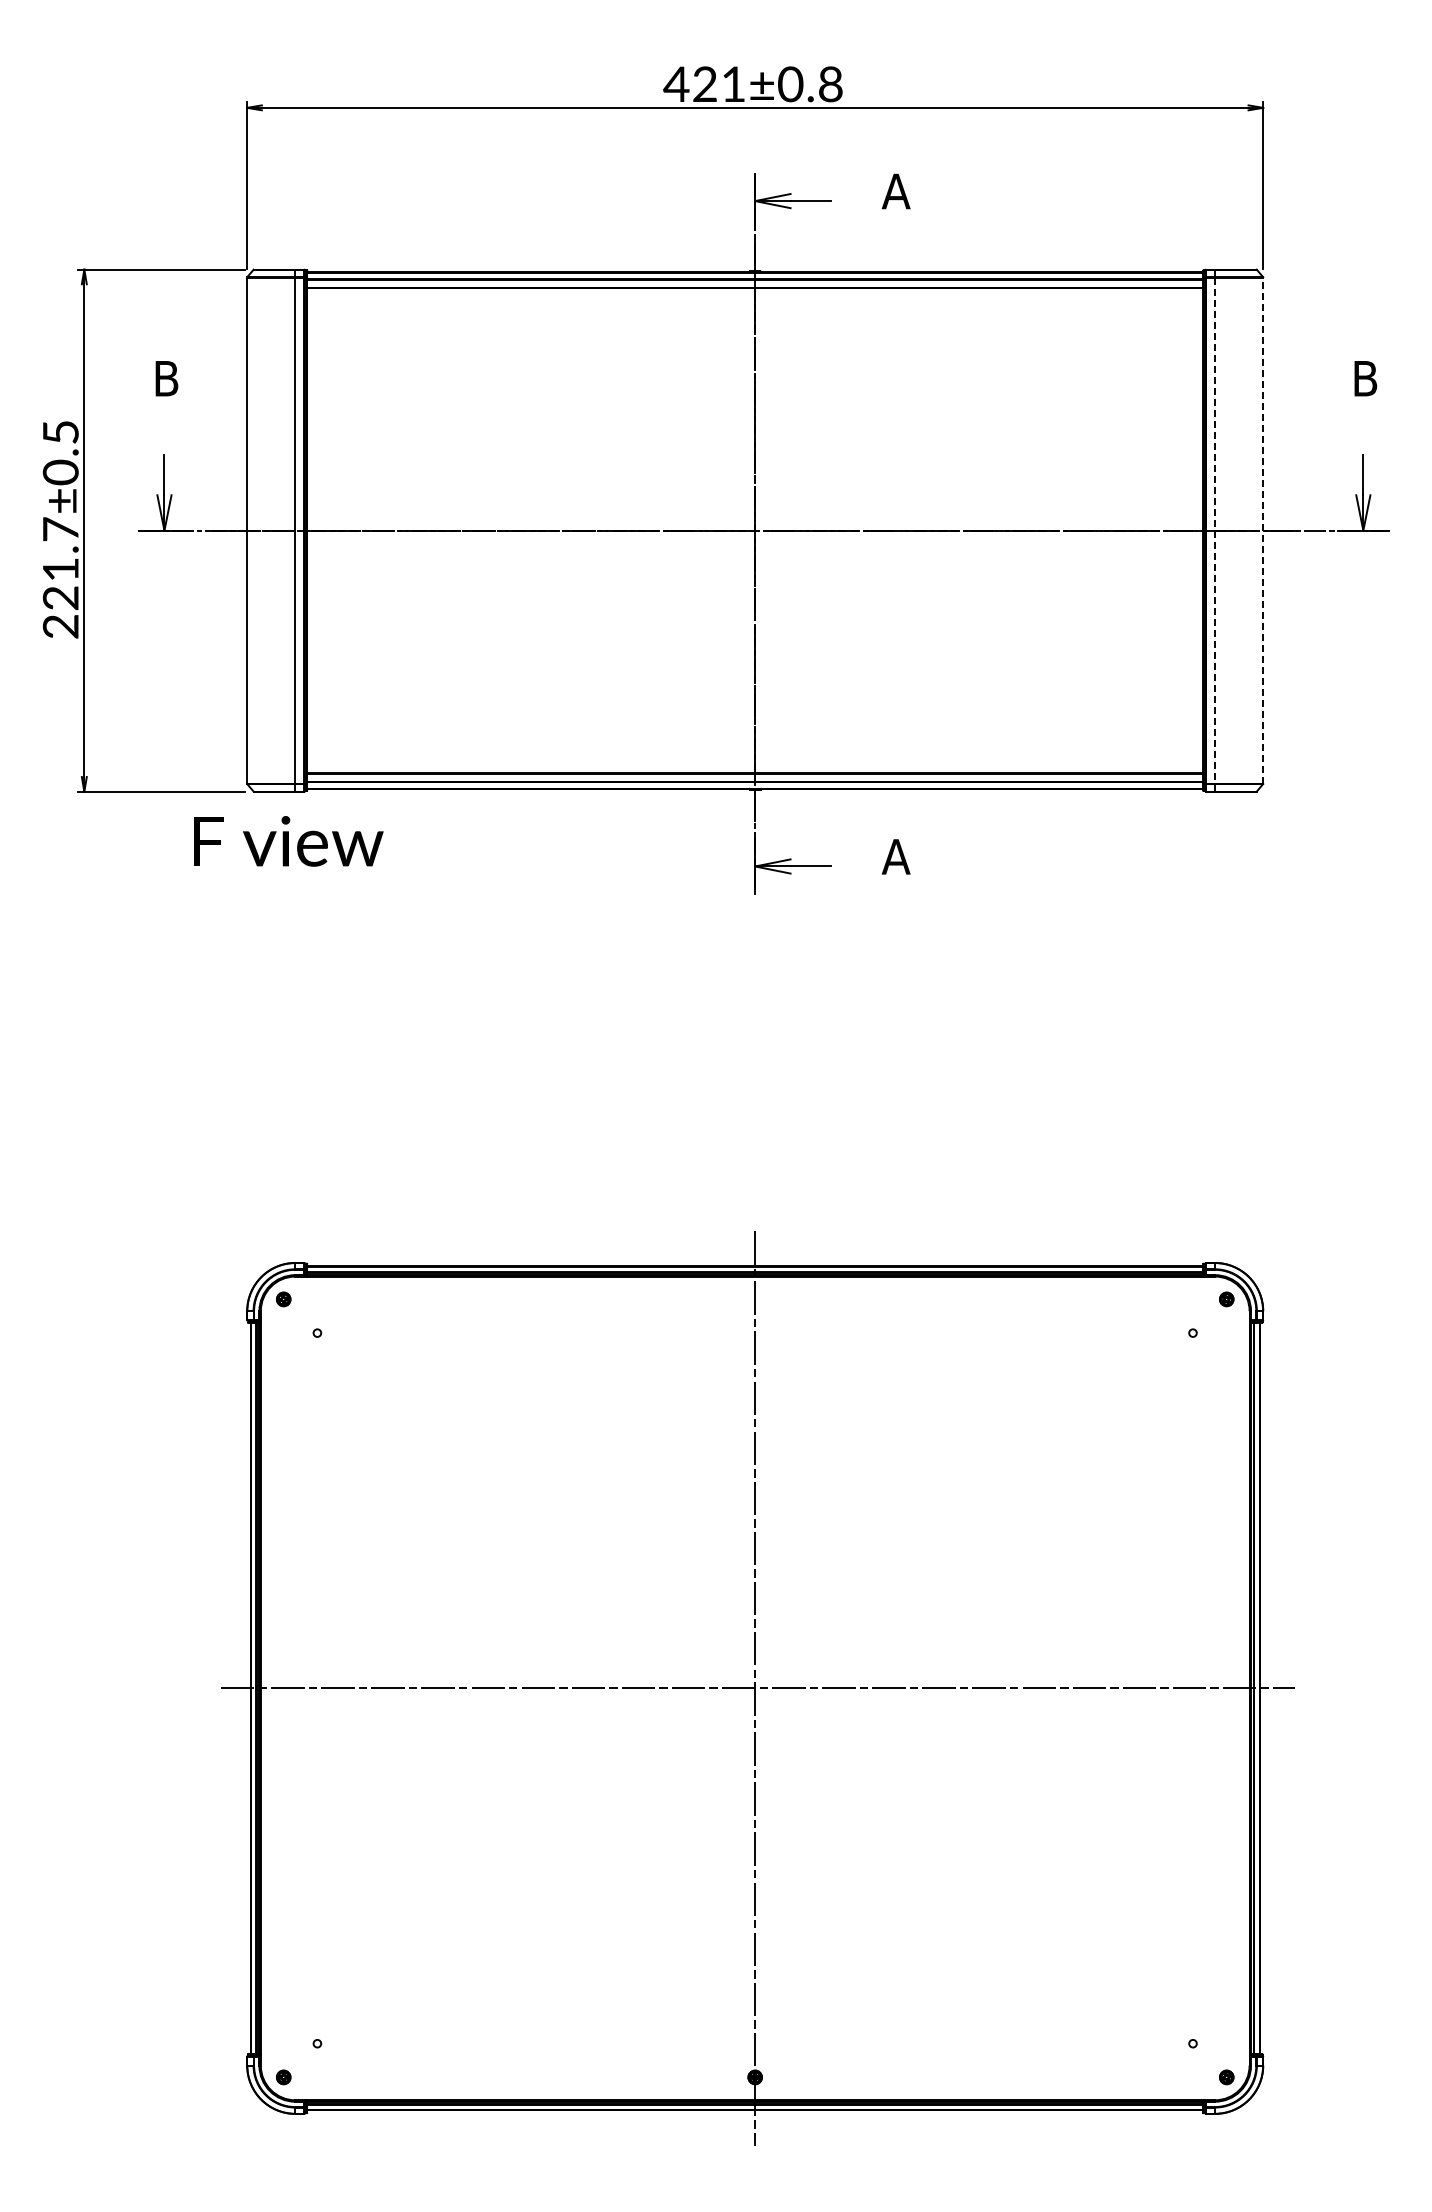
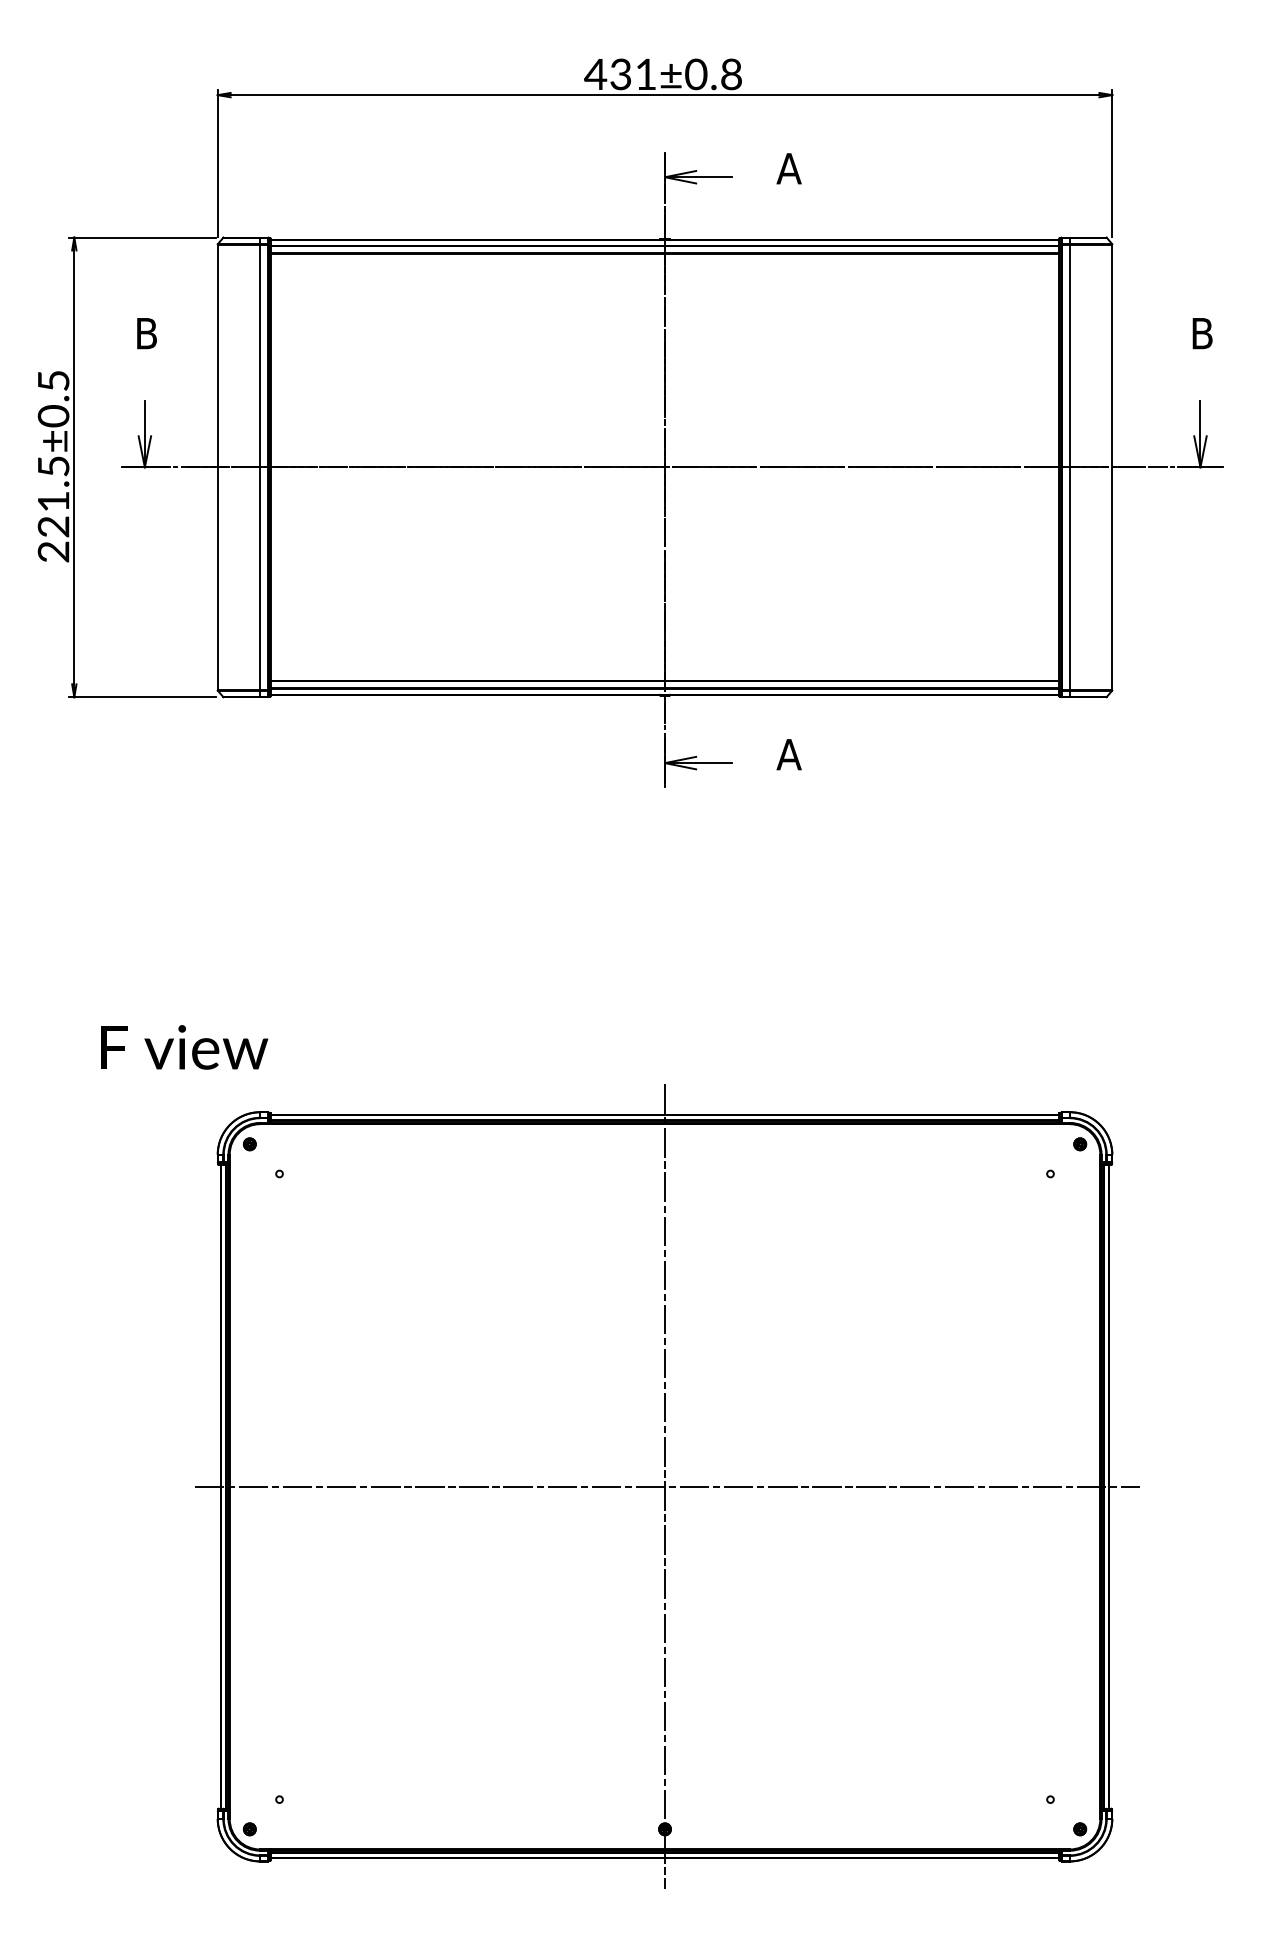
text: (704, 85) -> (620, 75), 421±0.8 -> 431±0.8
text: (60, 529) -> (53, 466), 221.7±0.5 -> 221.5±0.5
line: (1263, 530) -> (1112, 467), dashed -> solid
line: (1214, 531) -> (1069, 468), dashed -> solid
text: (288, 841) -> (184, 1047), moved

